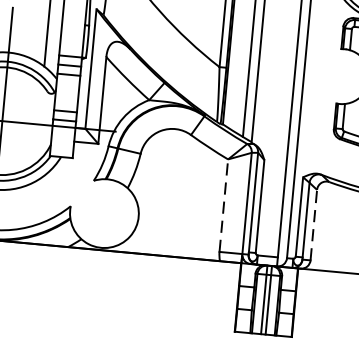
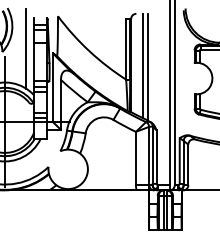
line: (223, 205) -> (135, 158), dashed -> solid
line: (314, 224) -> (188, 164), dashed -> solid

